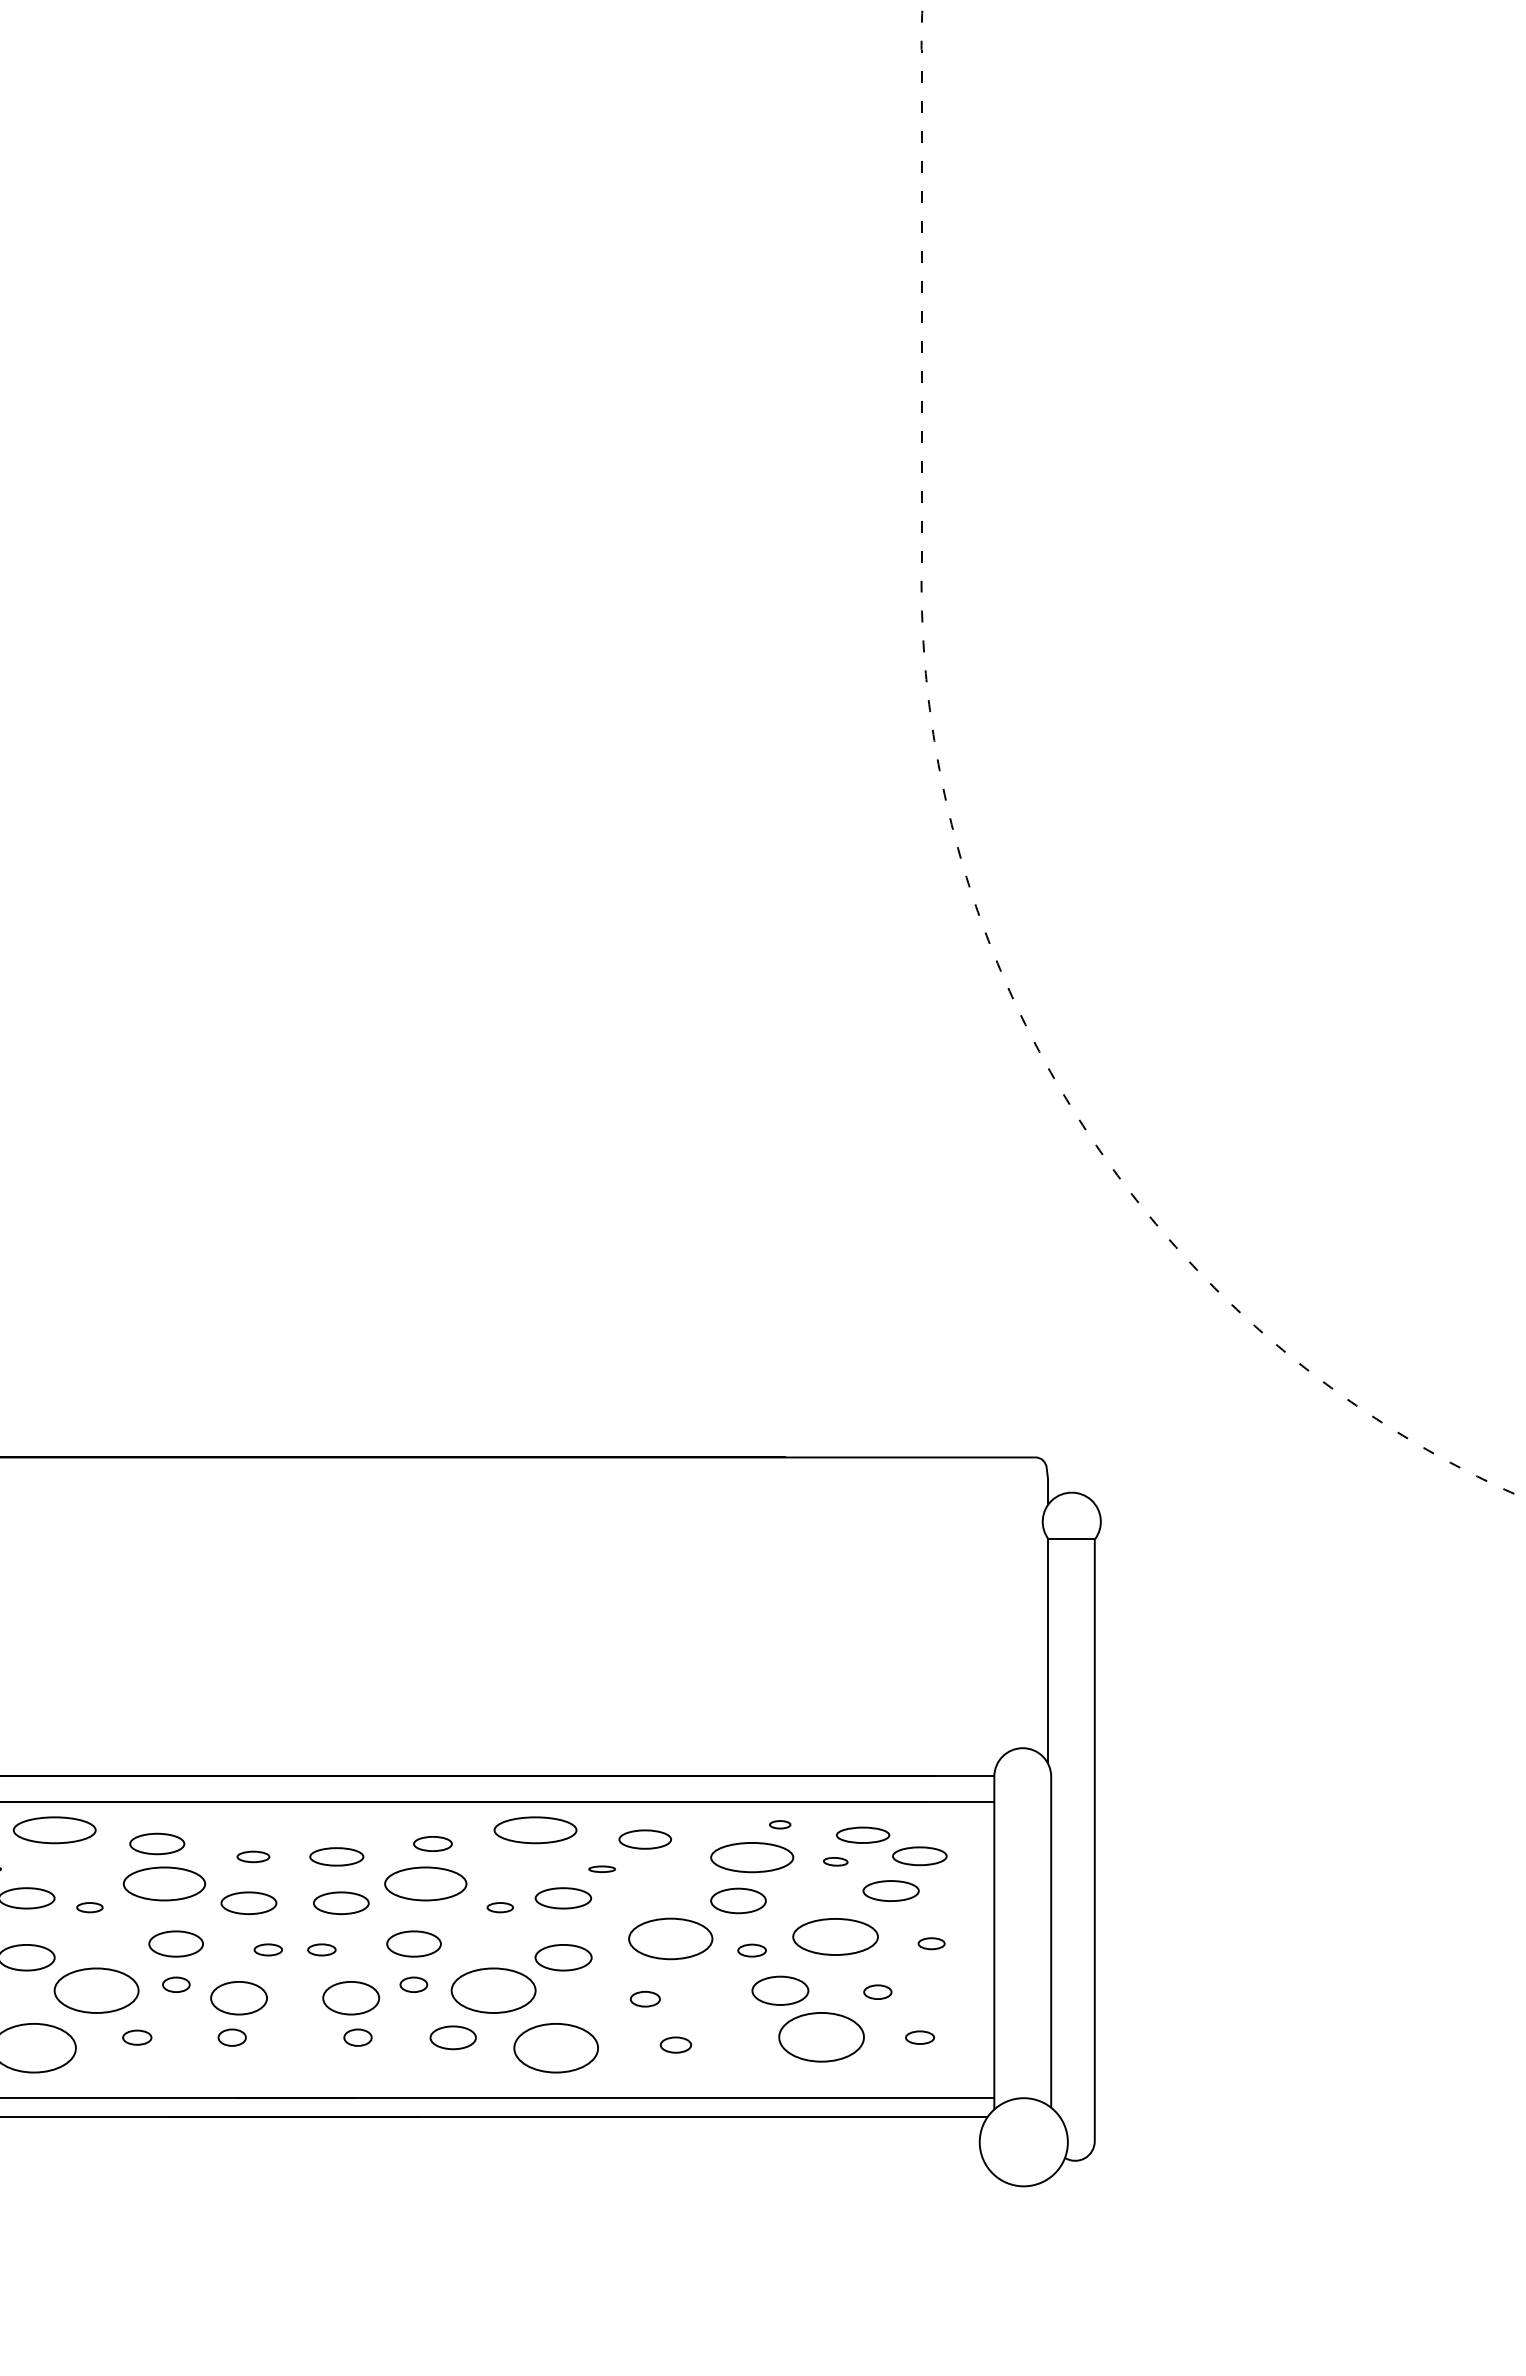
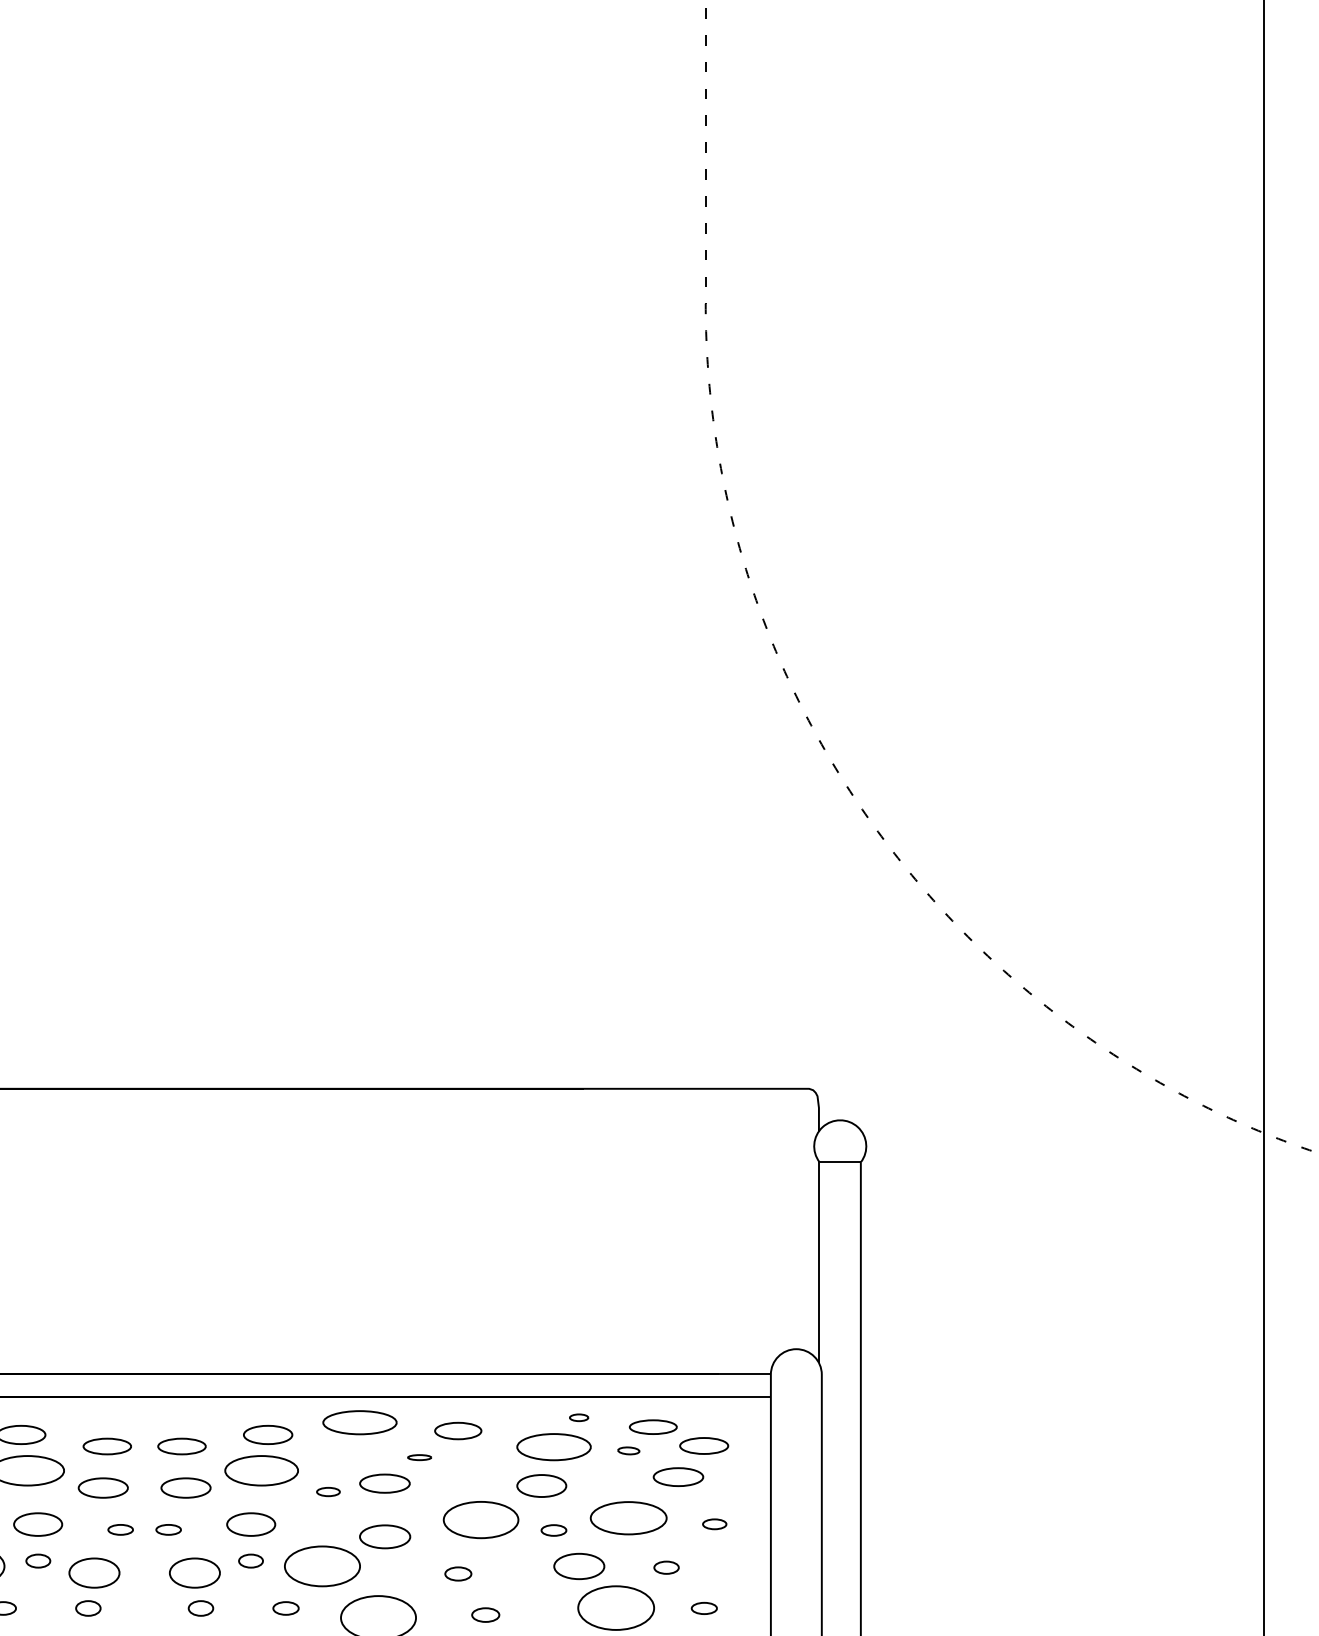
part: (432, 1843) -> (267, 1434), size x1.43
part: (253, 1856) -> (107, 1446), size x1.67
part: (452, 2037) -> (285, 1608), size x0.62

